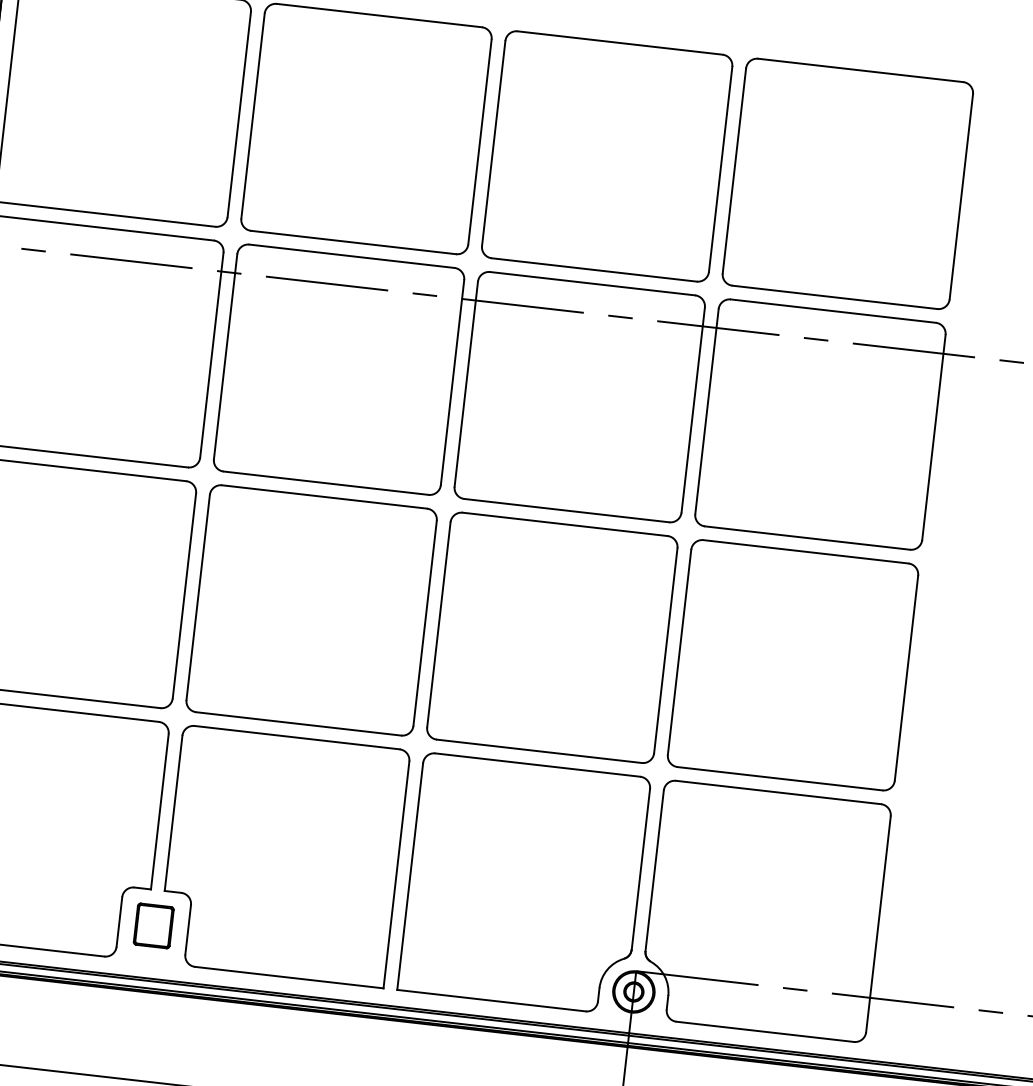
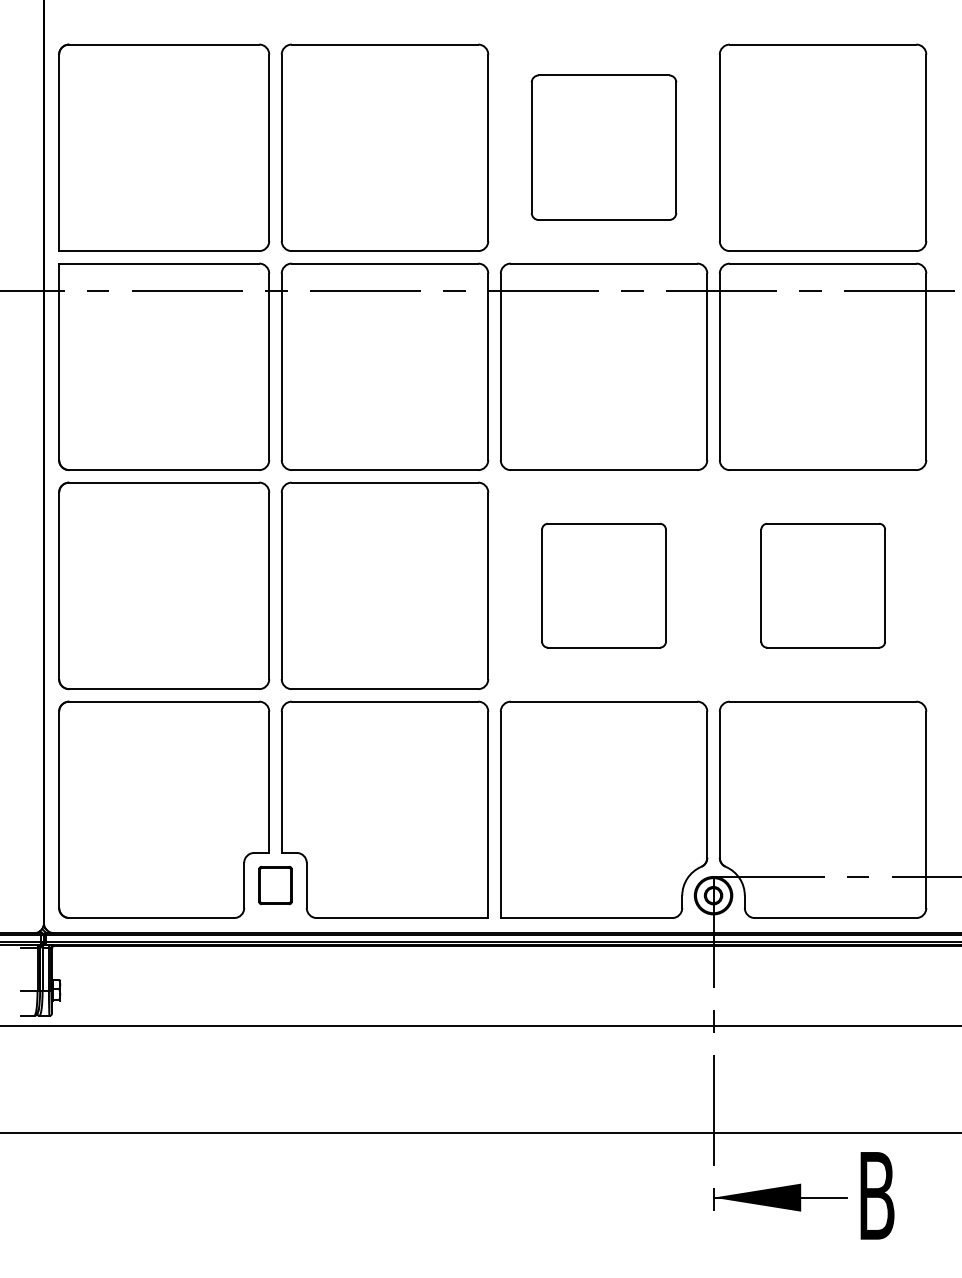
part: (606, 156) -> (603, 147), size x0.7
part: (551, 637) -> (603, 585), size x0.6
part: (793, 664) -> (823, 585), size x0.6

